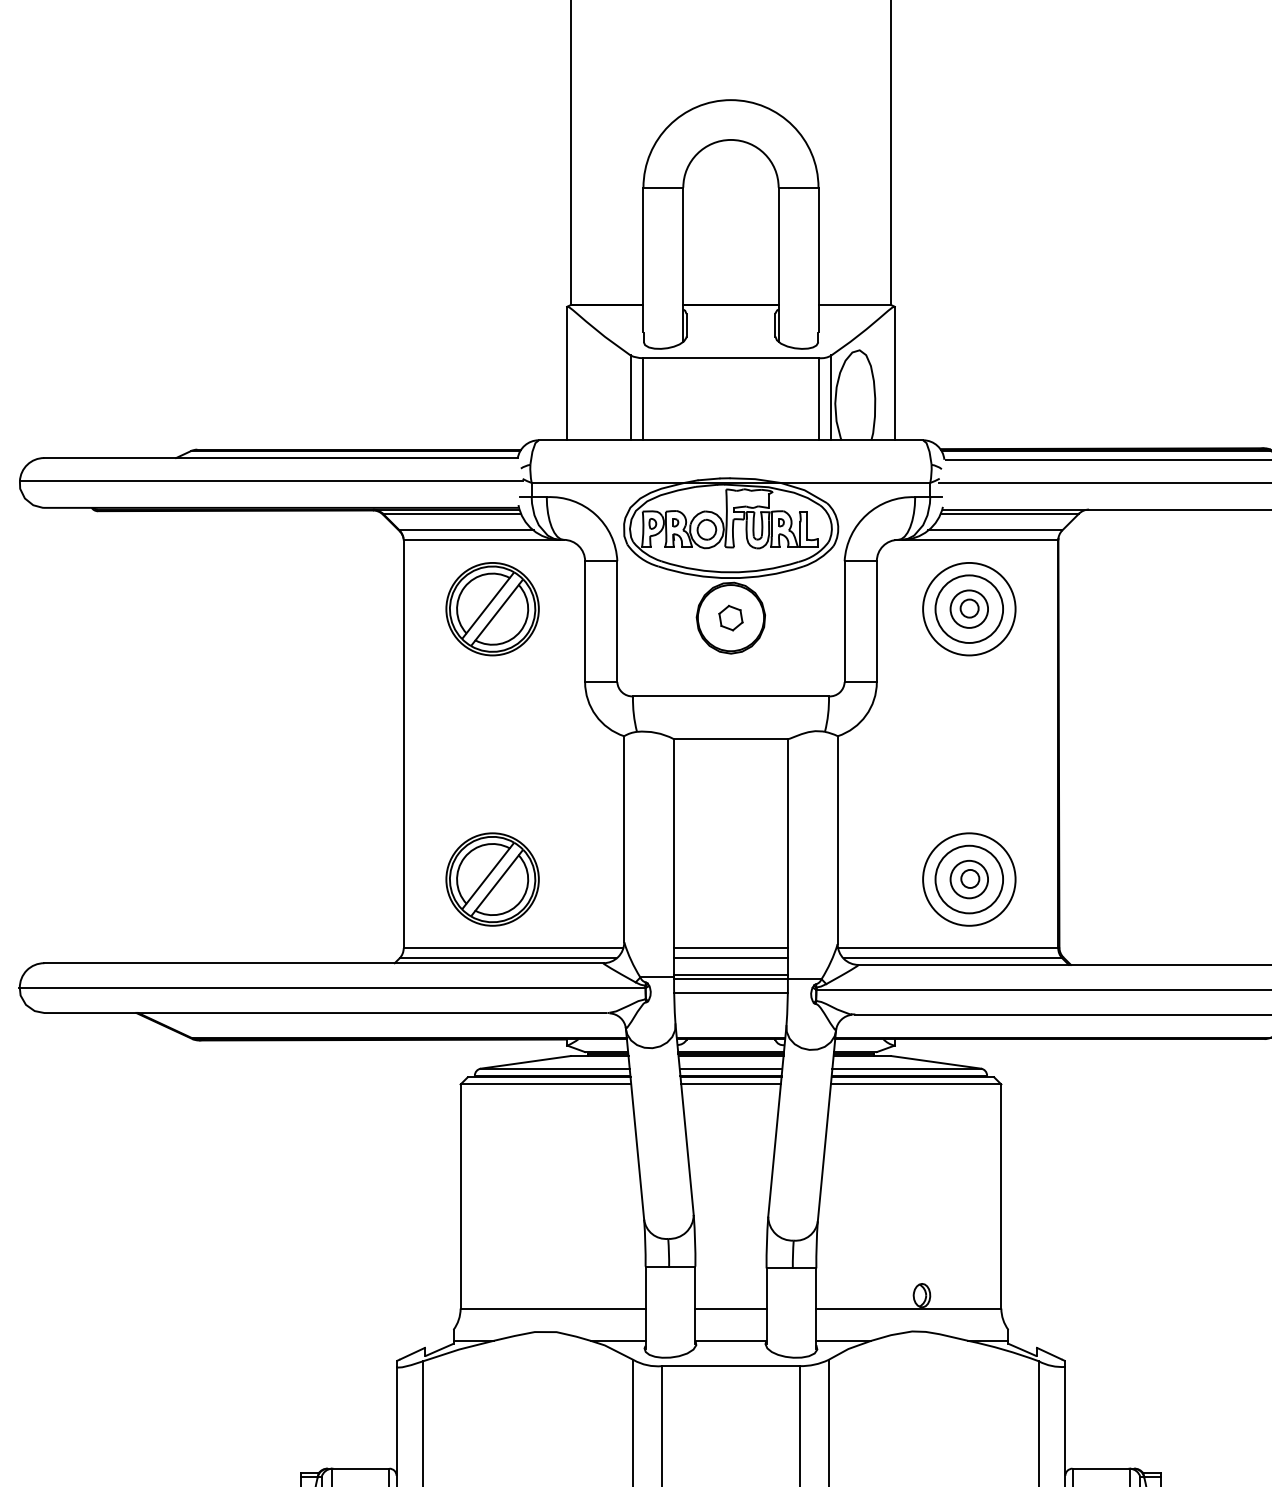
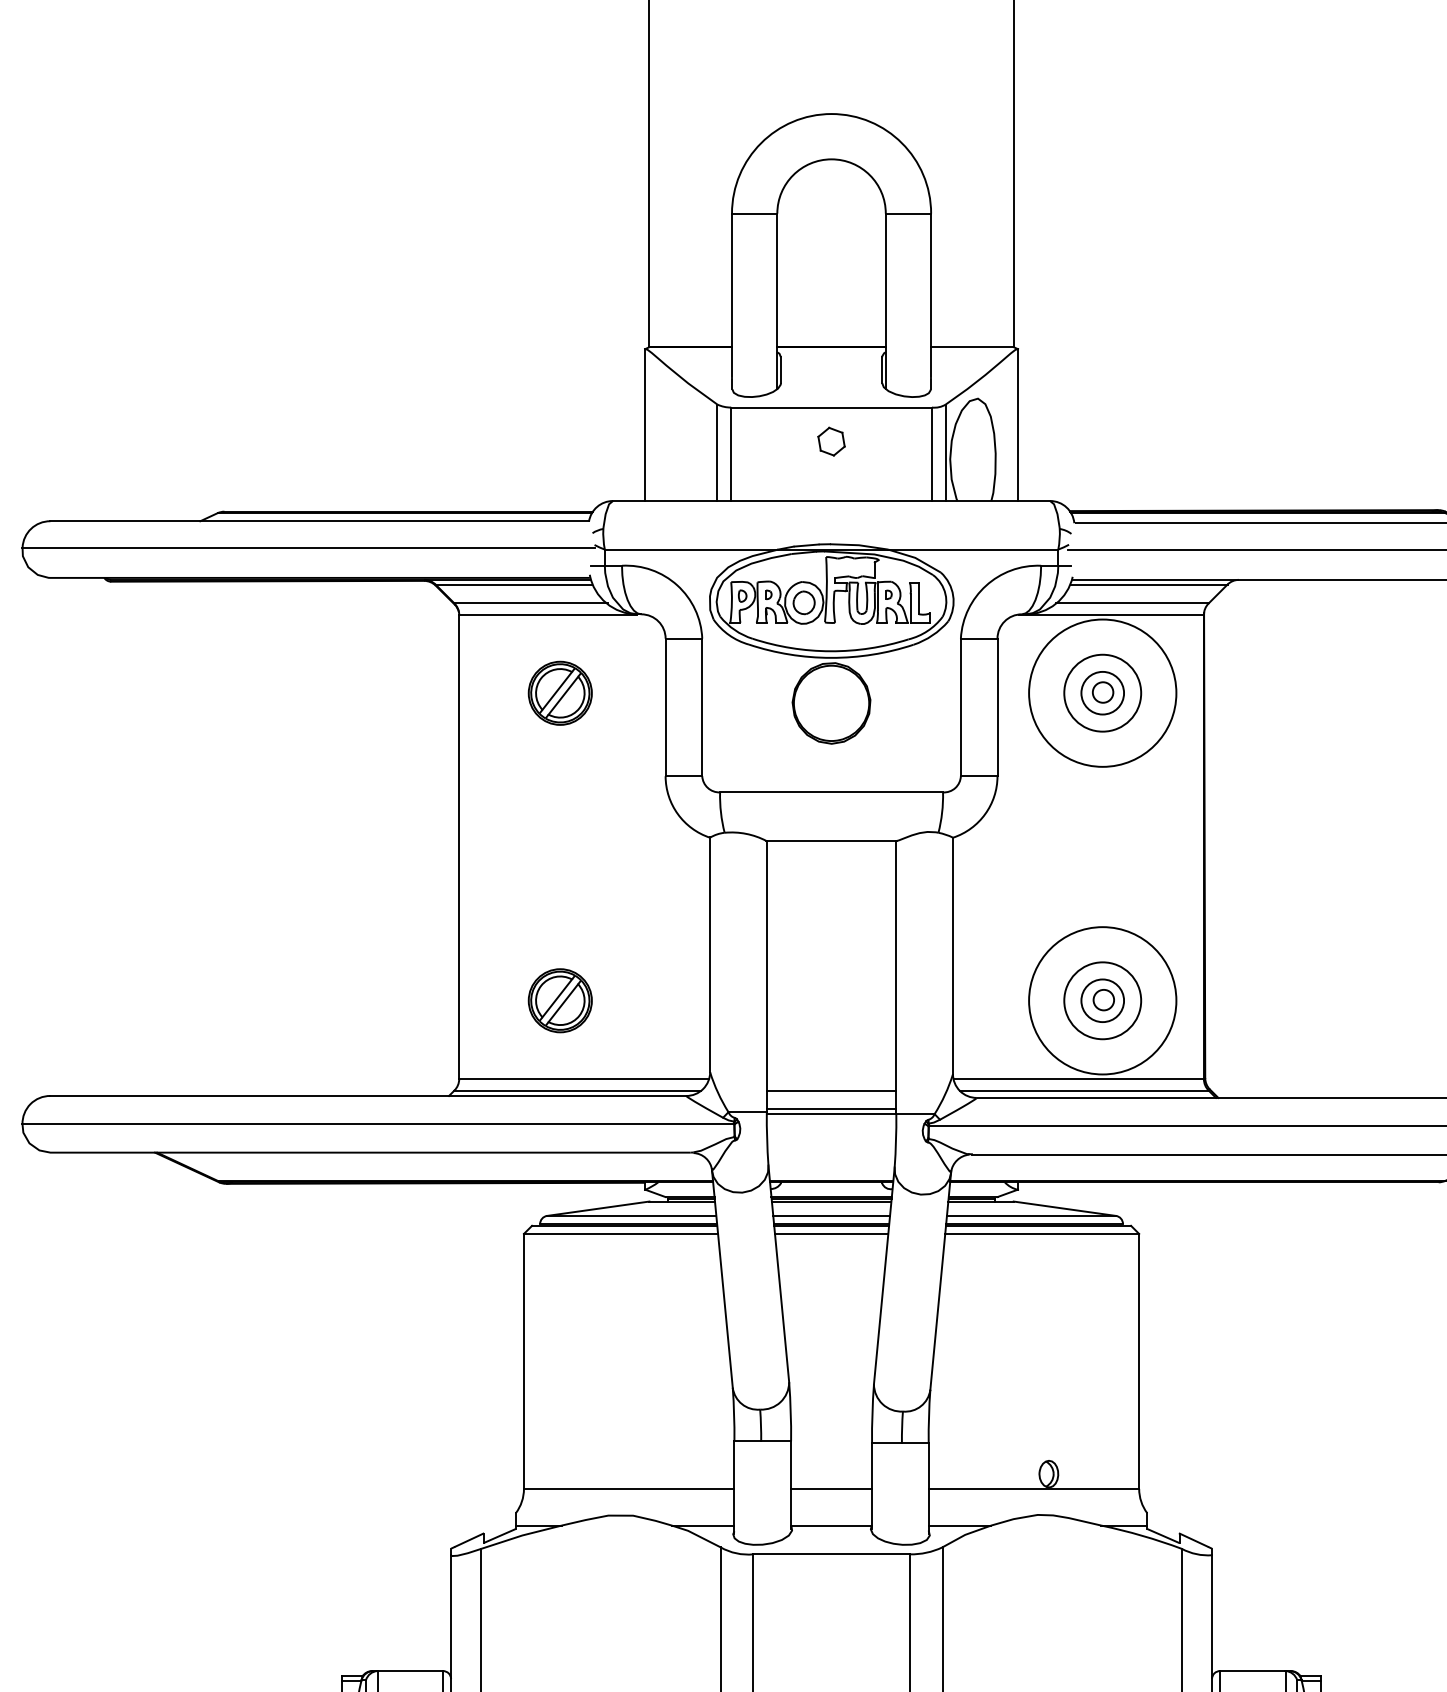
circle: (969, 608) -> (1102, 692), size x1.4
part: (492, 609) -> (560, 693), size x0.6
part: (730, 617) -> (831, 440), moved
part: (492, 879) -> (560, 1000), size x0.6
circle: (969, 879) -> (1102, 1000), size x1.4
line: (730, 948) -> (831, 1079), removed
line: (730, 992) -> (831, 1129), removed

